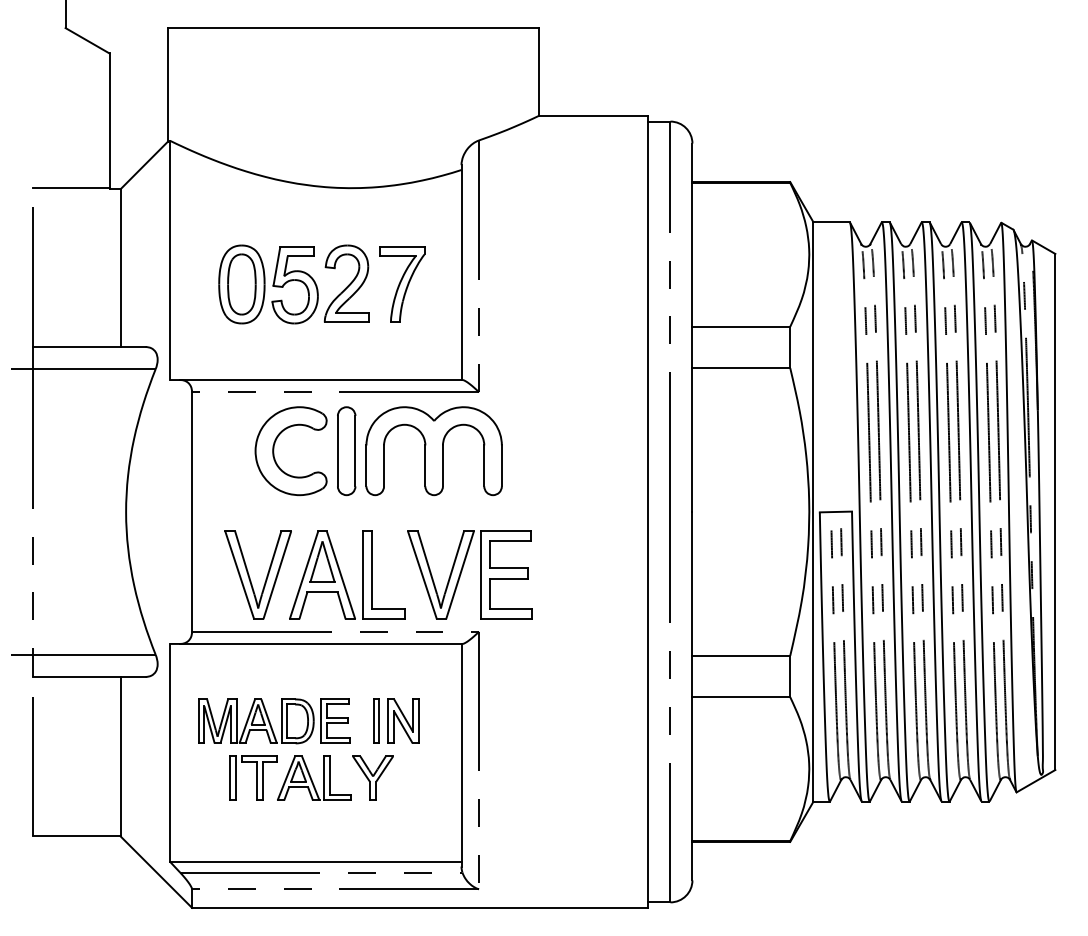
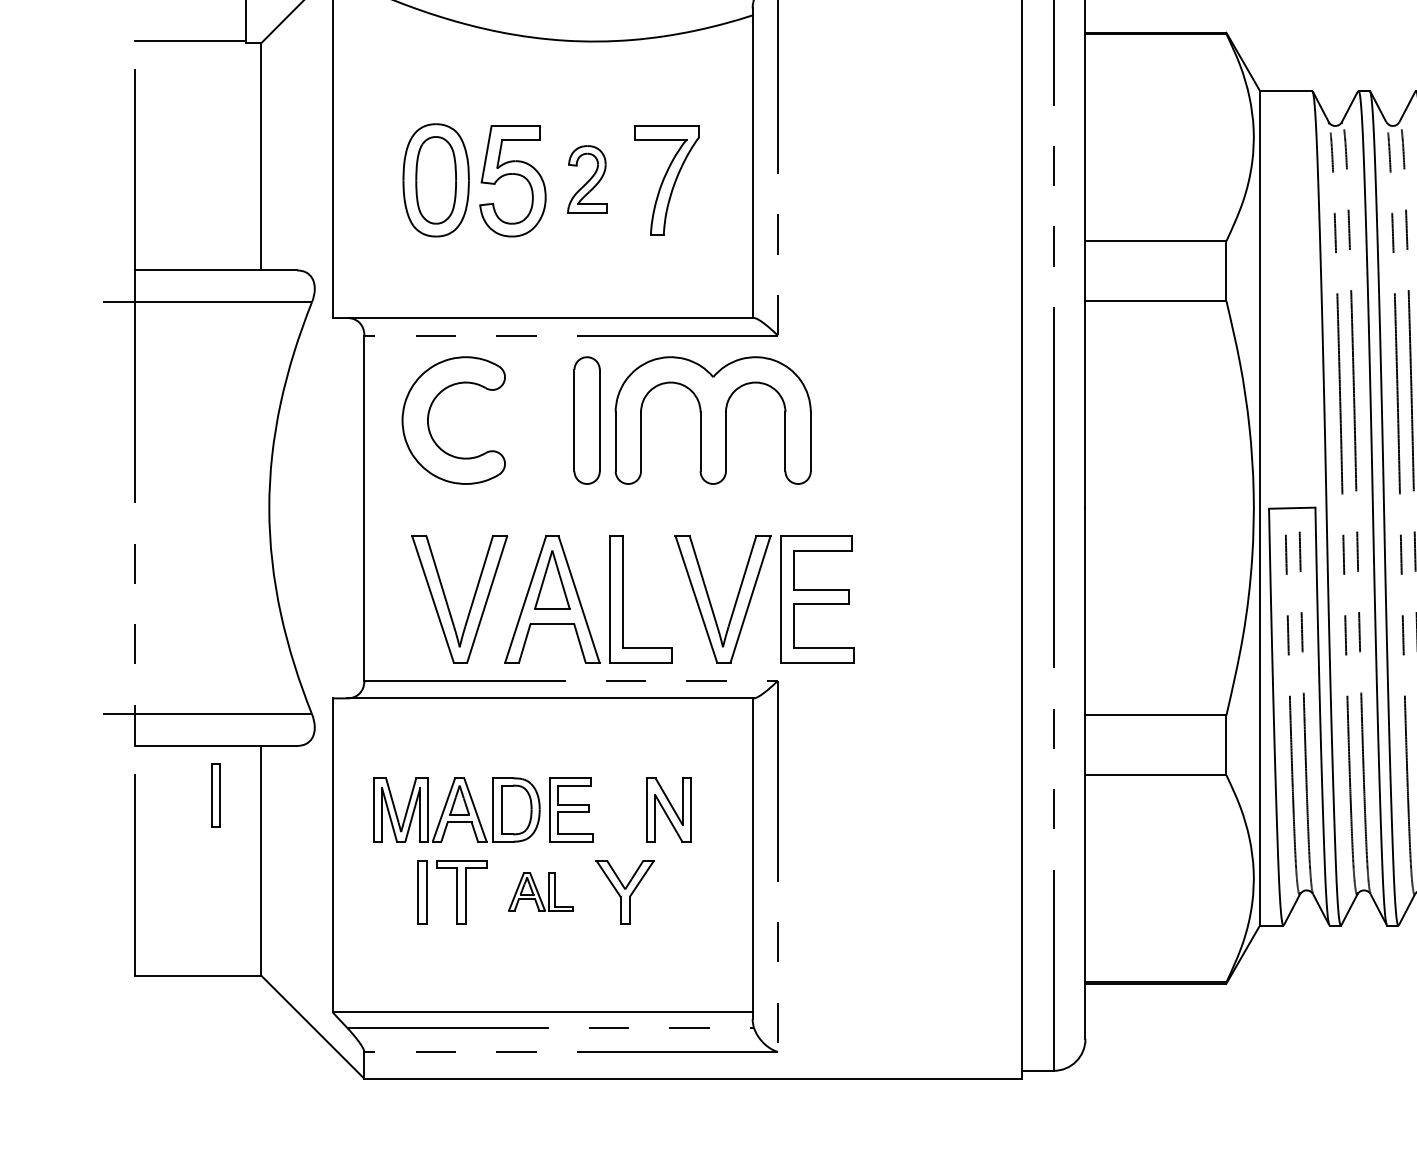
part: (346, 283) -> (586, 178), size x0.6
part: (274, 451) -> (429, 421), moved
part: (376, 720) -> (216, 794), moved
part: (314, 777) -> (540, 890), size x0.6

